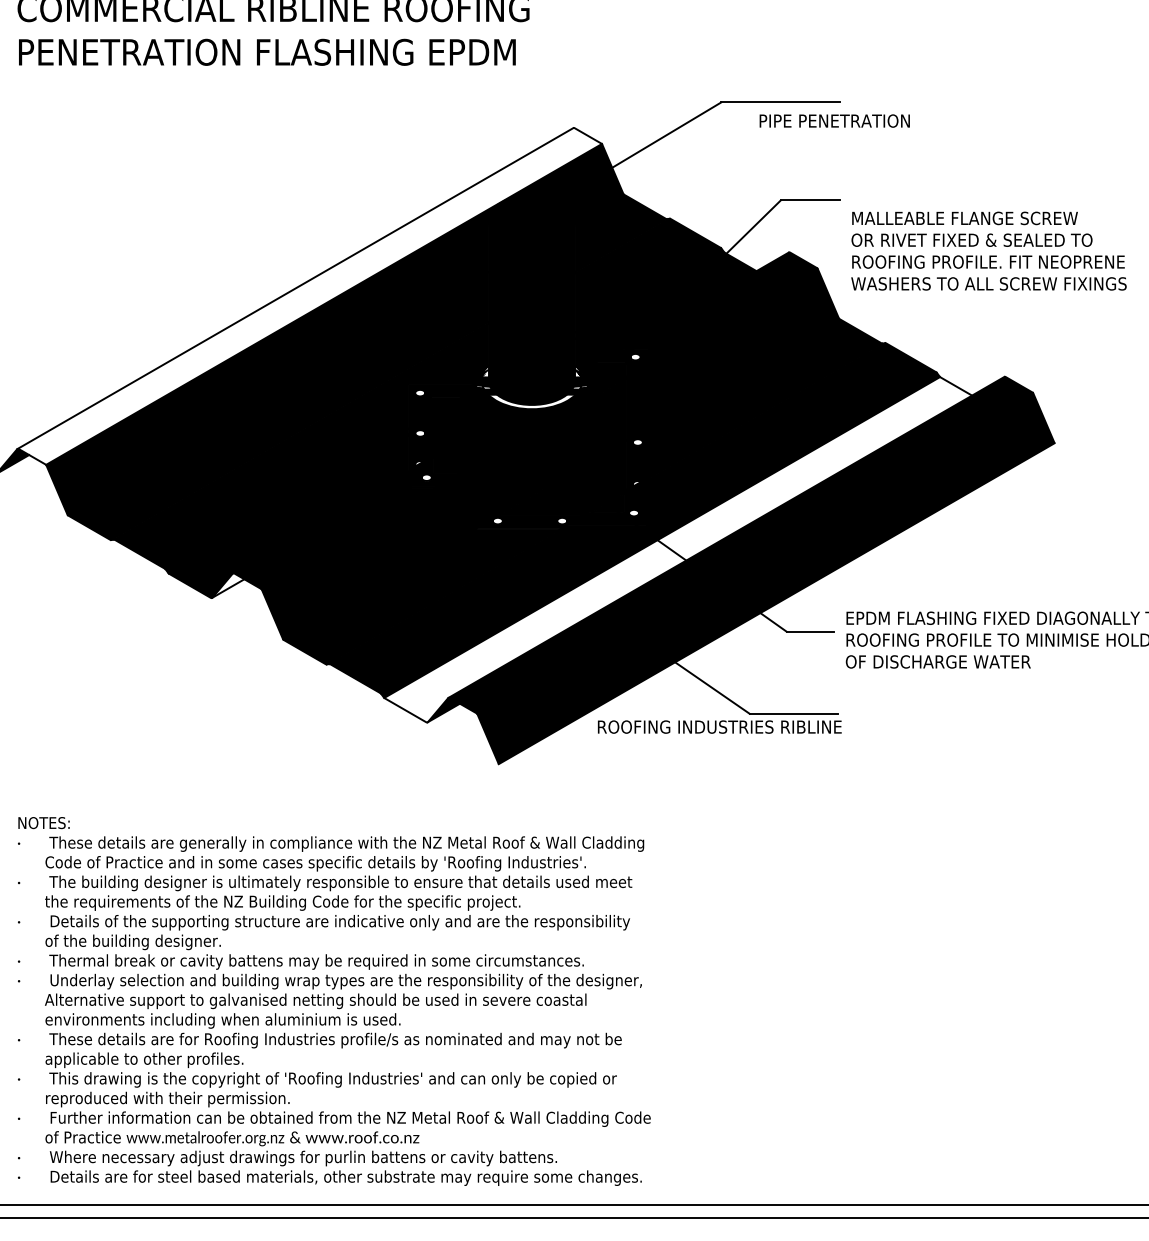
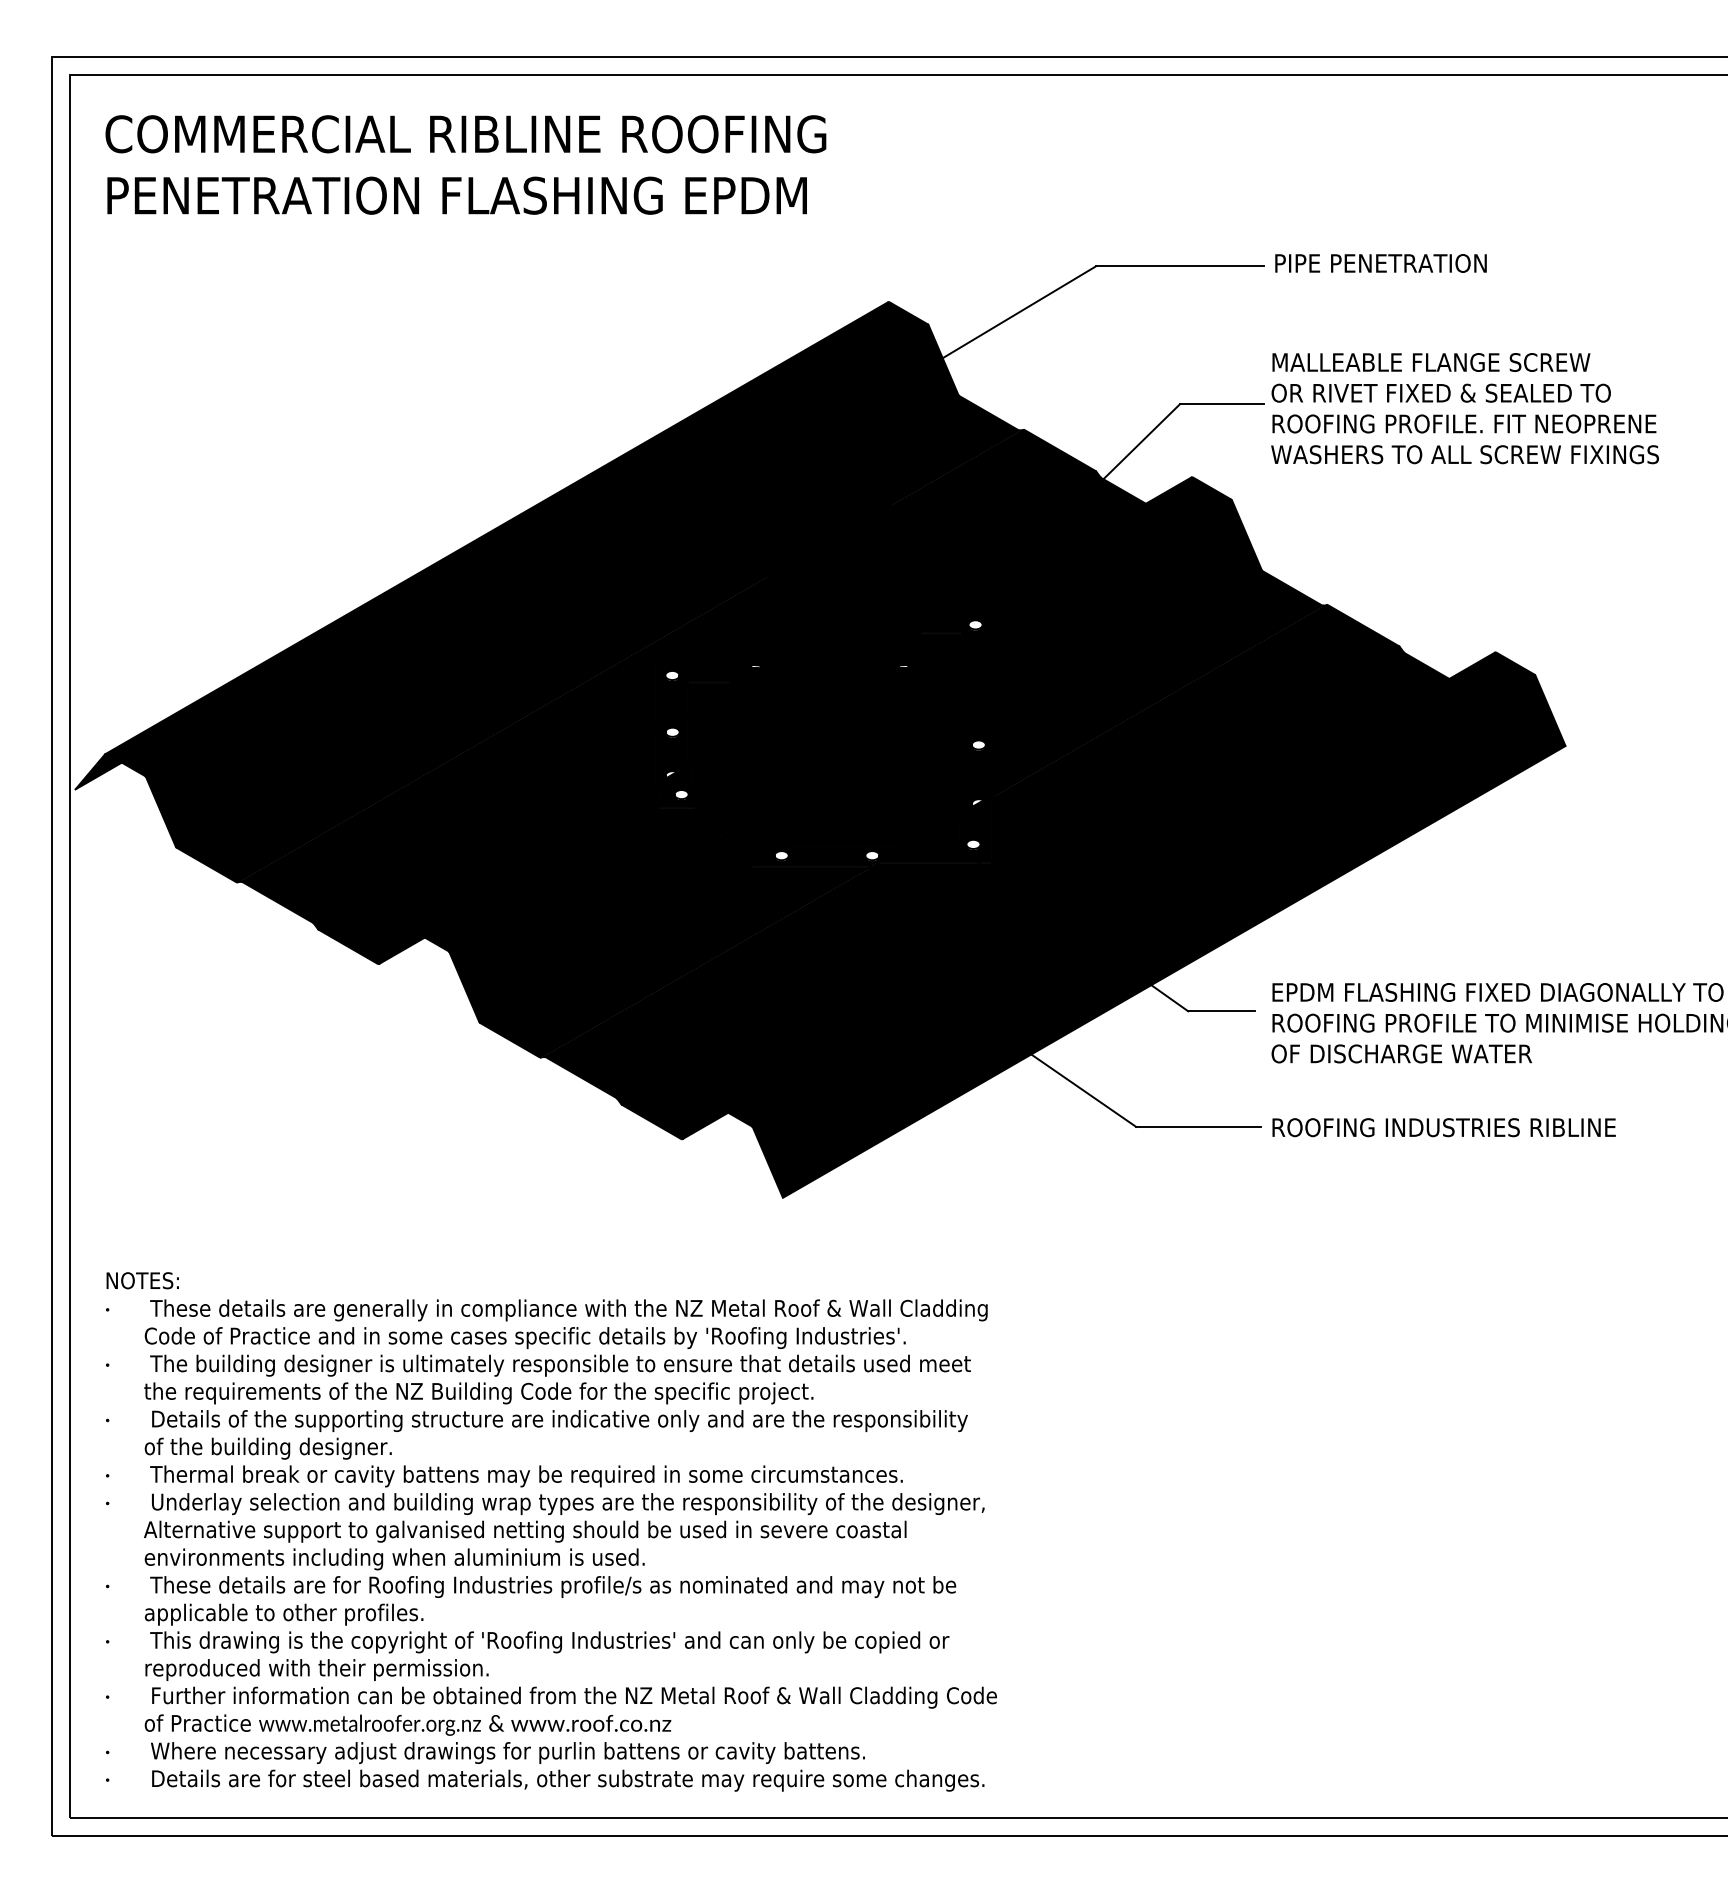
text: (834, 121) -> (1380, 263), moved
text: (988, 251) -> (1464, 408), moved
fill: (309, 296) -> (516, 539), added
fill: (531, 383) -> (829, 662), added
fill: (678, 549) -> (1035, 895), added
fill: (227, 585) -> (401, 946), added
text: (719, 726) -> (1443, 1127), moved

